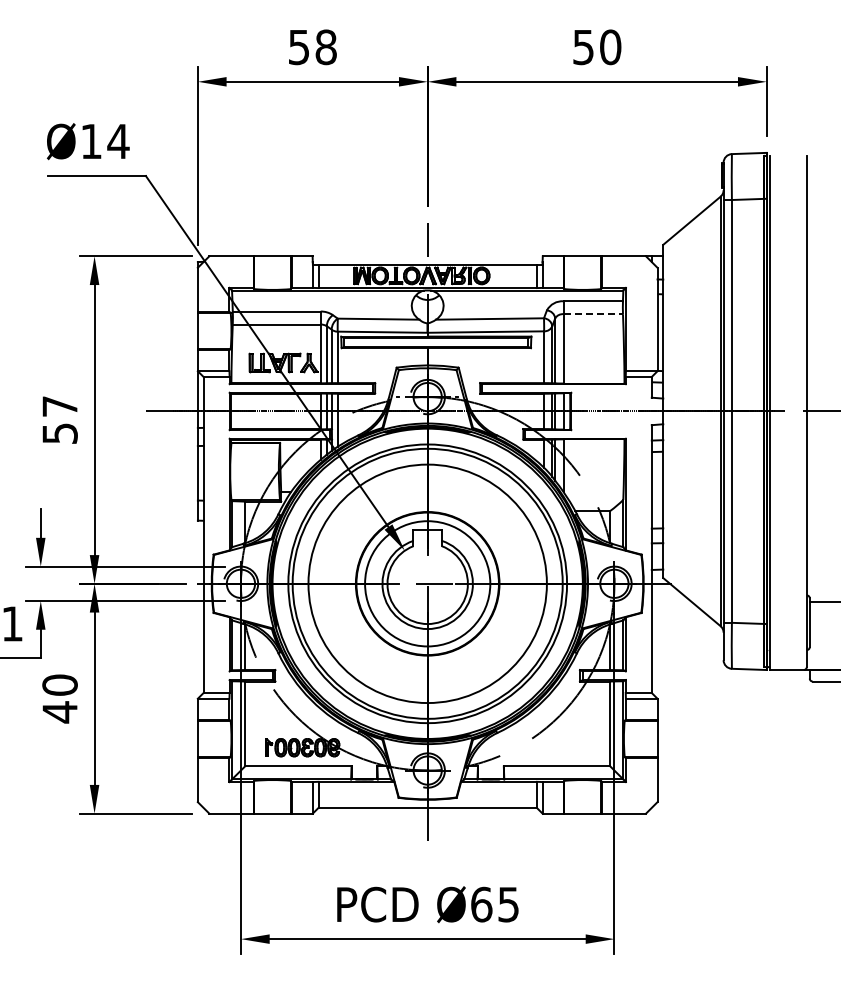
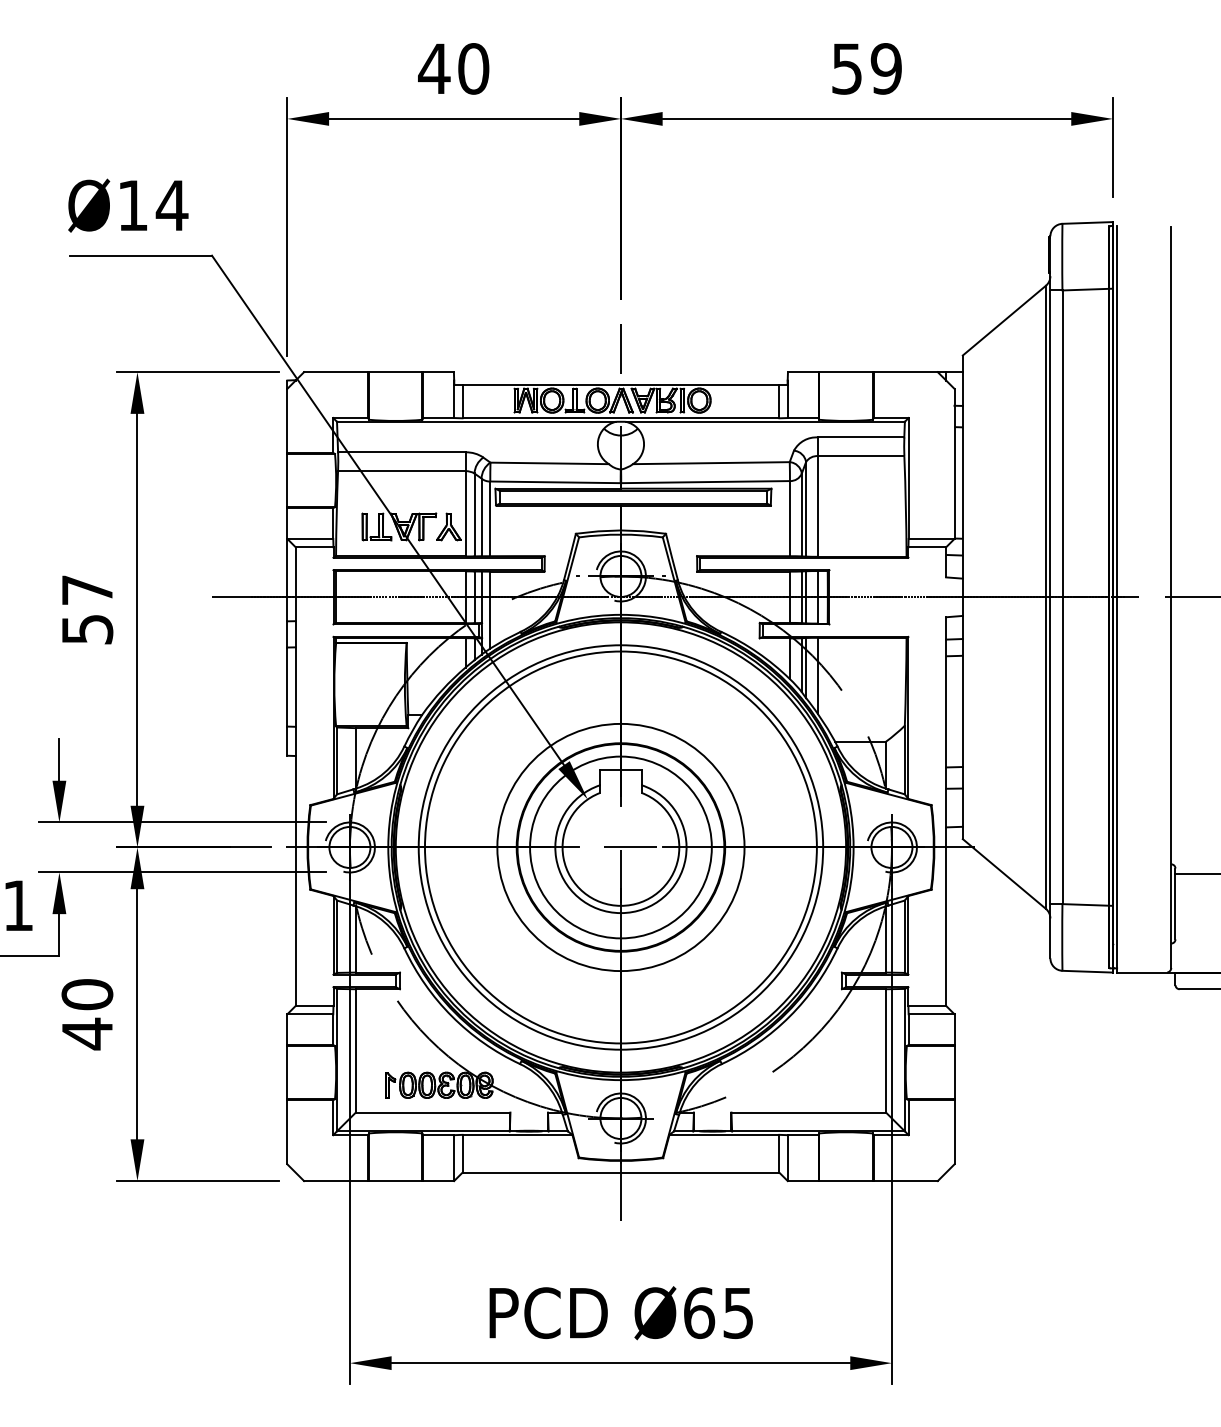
text: (311, 47) -> (452, 69), 58 -> 40
text: (610, 47) -> (886, 69), 50 -> 59
line: (593, 314) -> (861, 456), dashed -> solid
circle: (427, 583) -> (620, 847), size x0.71

